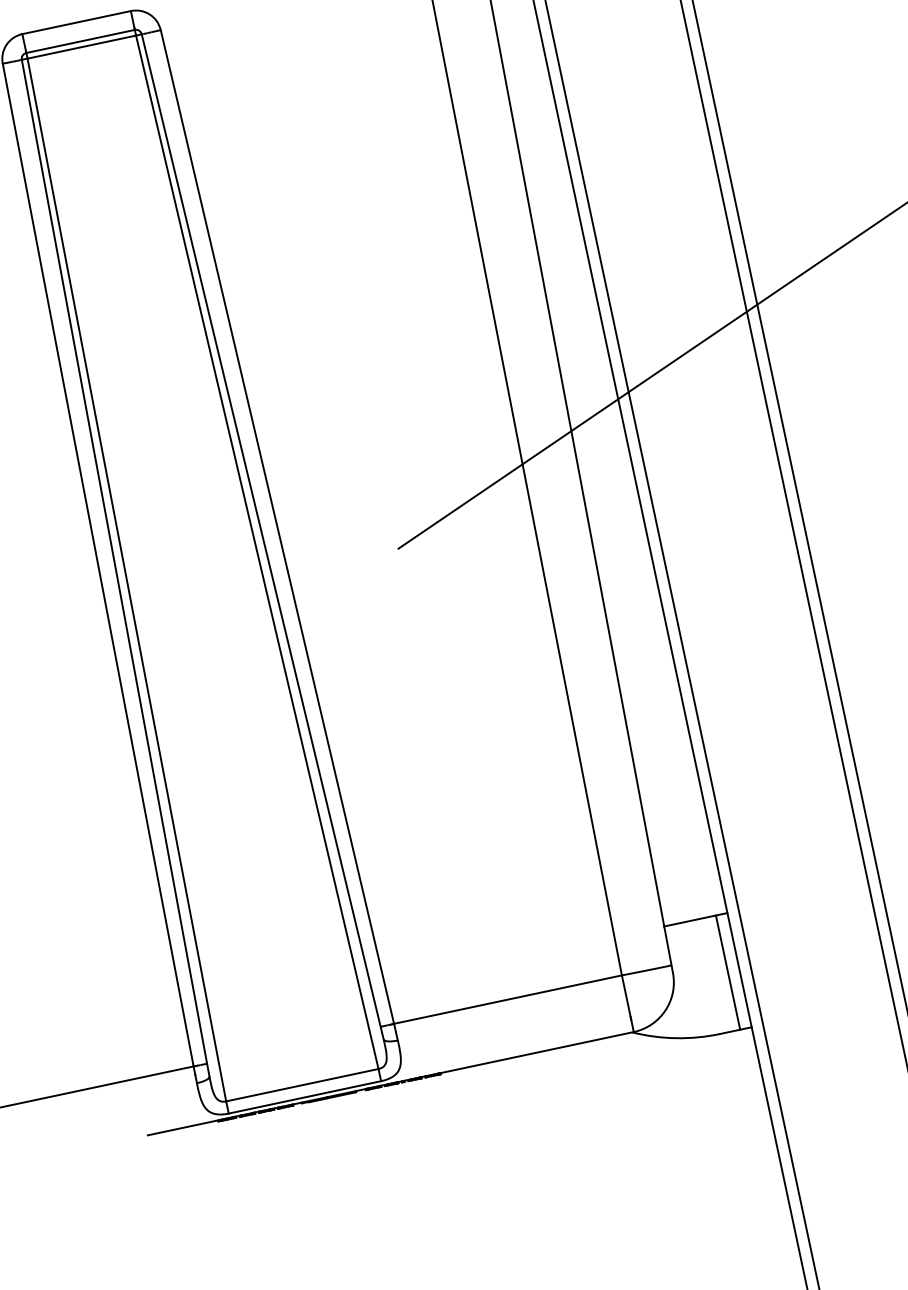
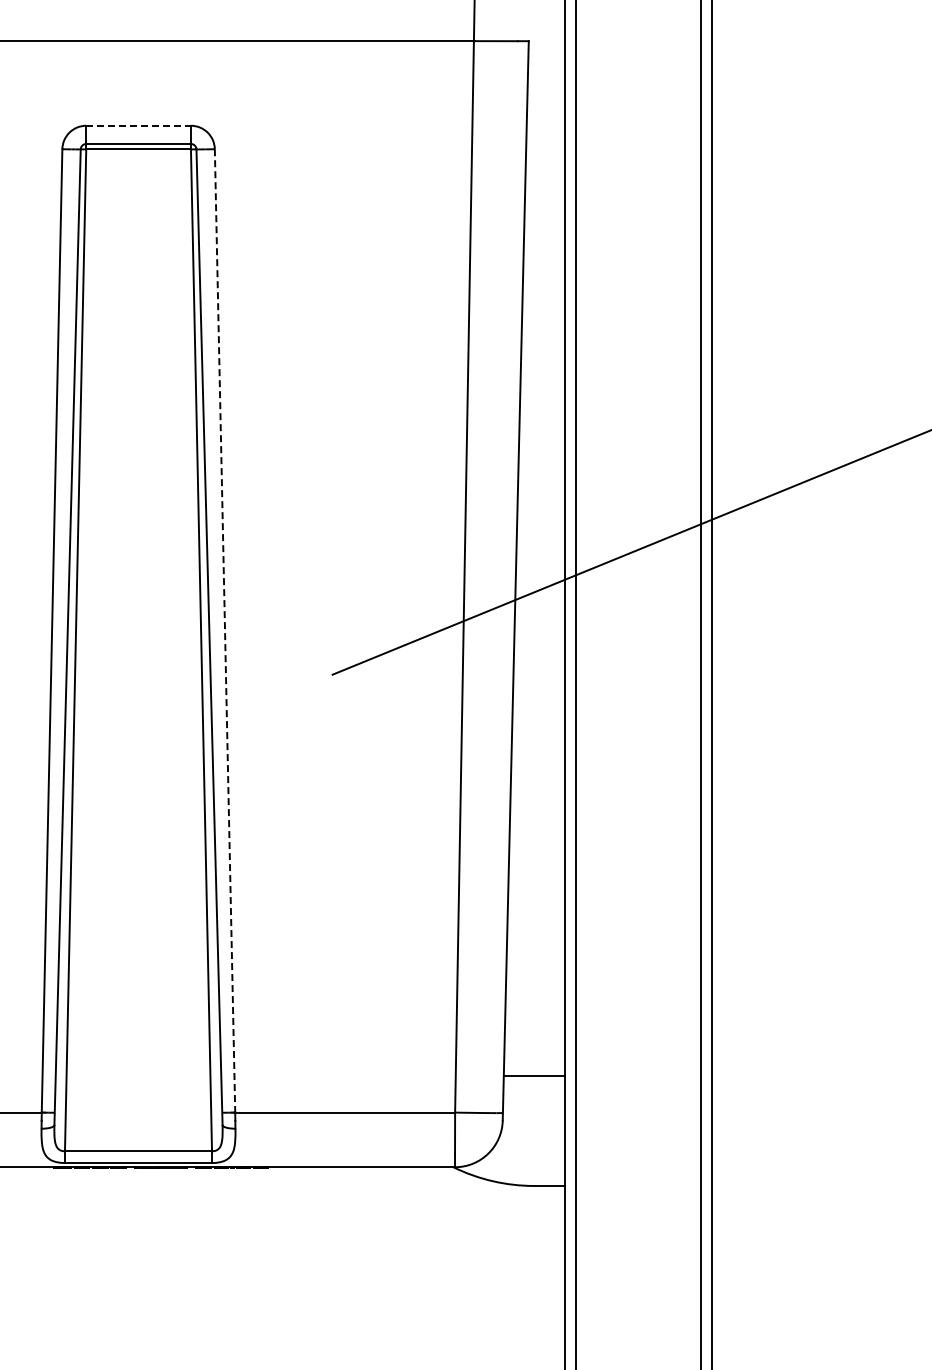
line: (77, 22) -> (139, 125), solid -> dashed
line: (277, 526) -> (225, 630), solid -> dashed
line: (727, 972) -> (553, 1130), removed

